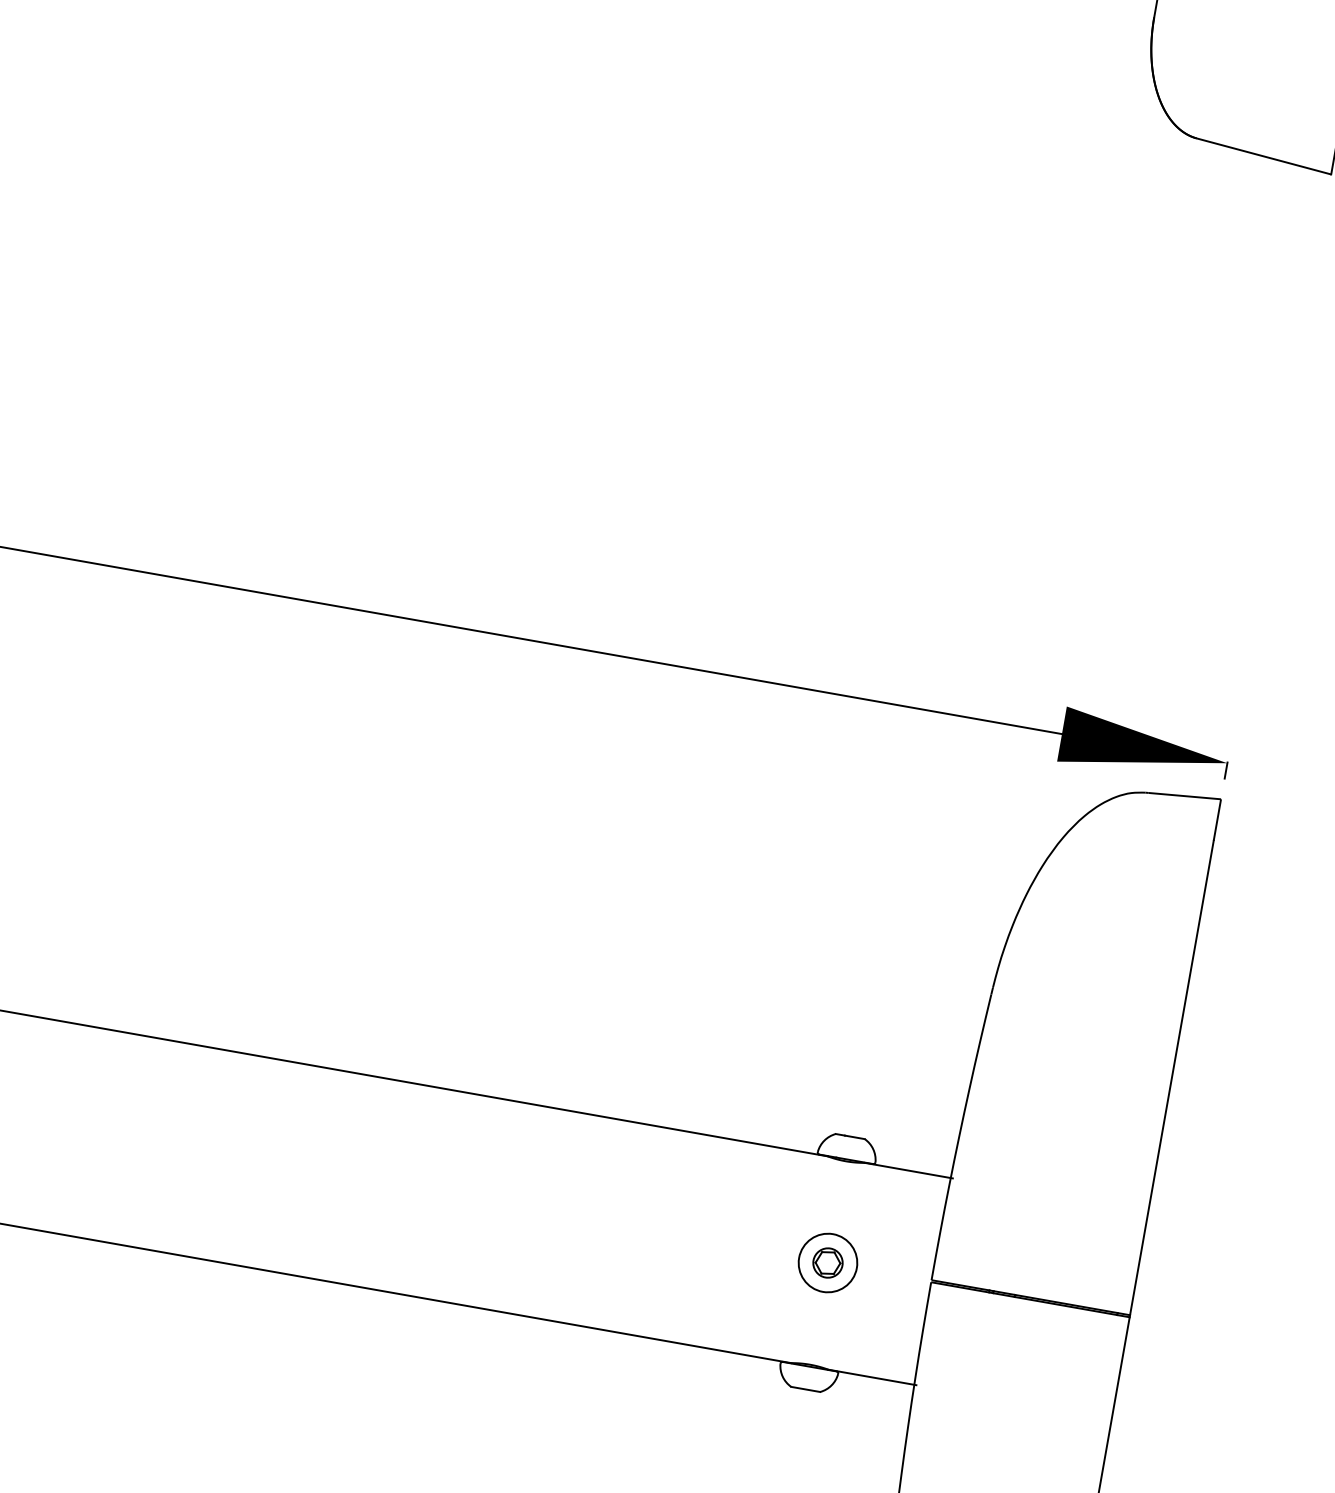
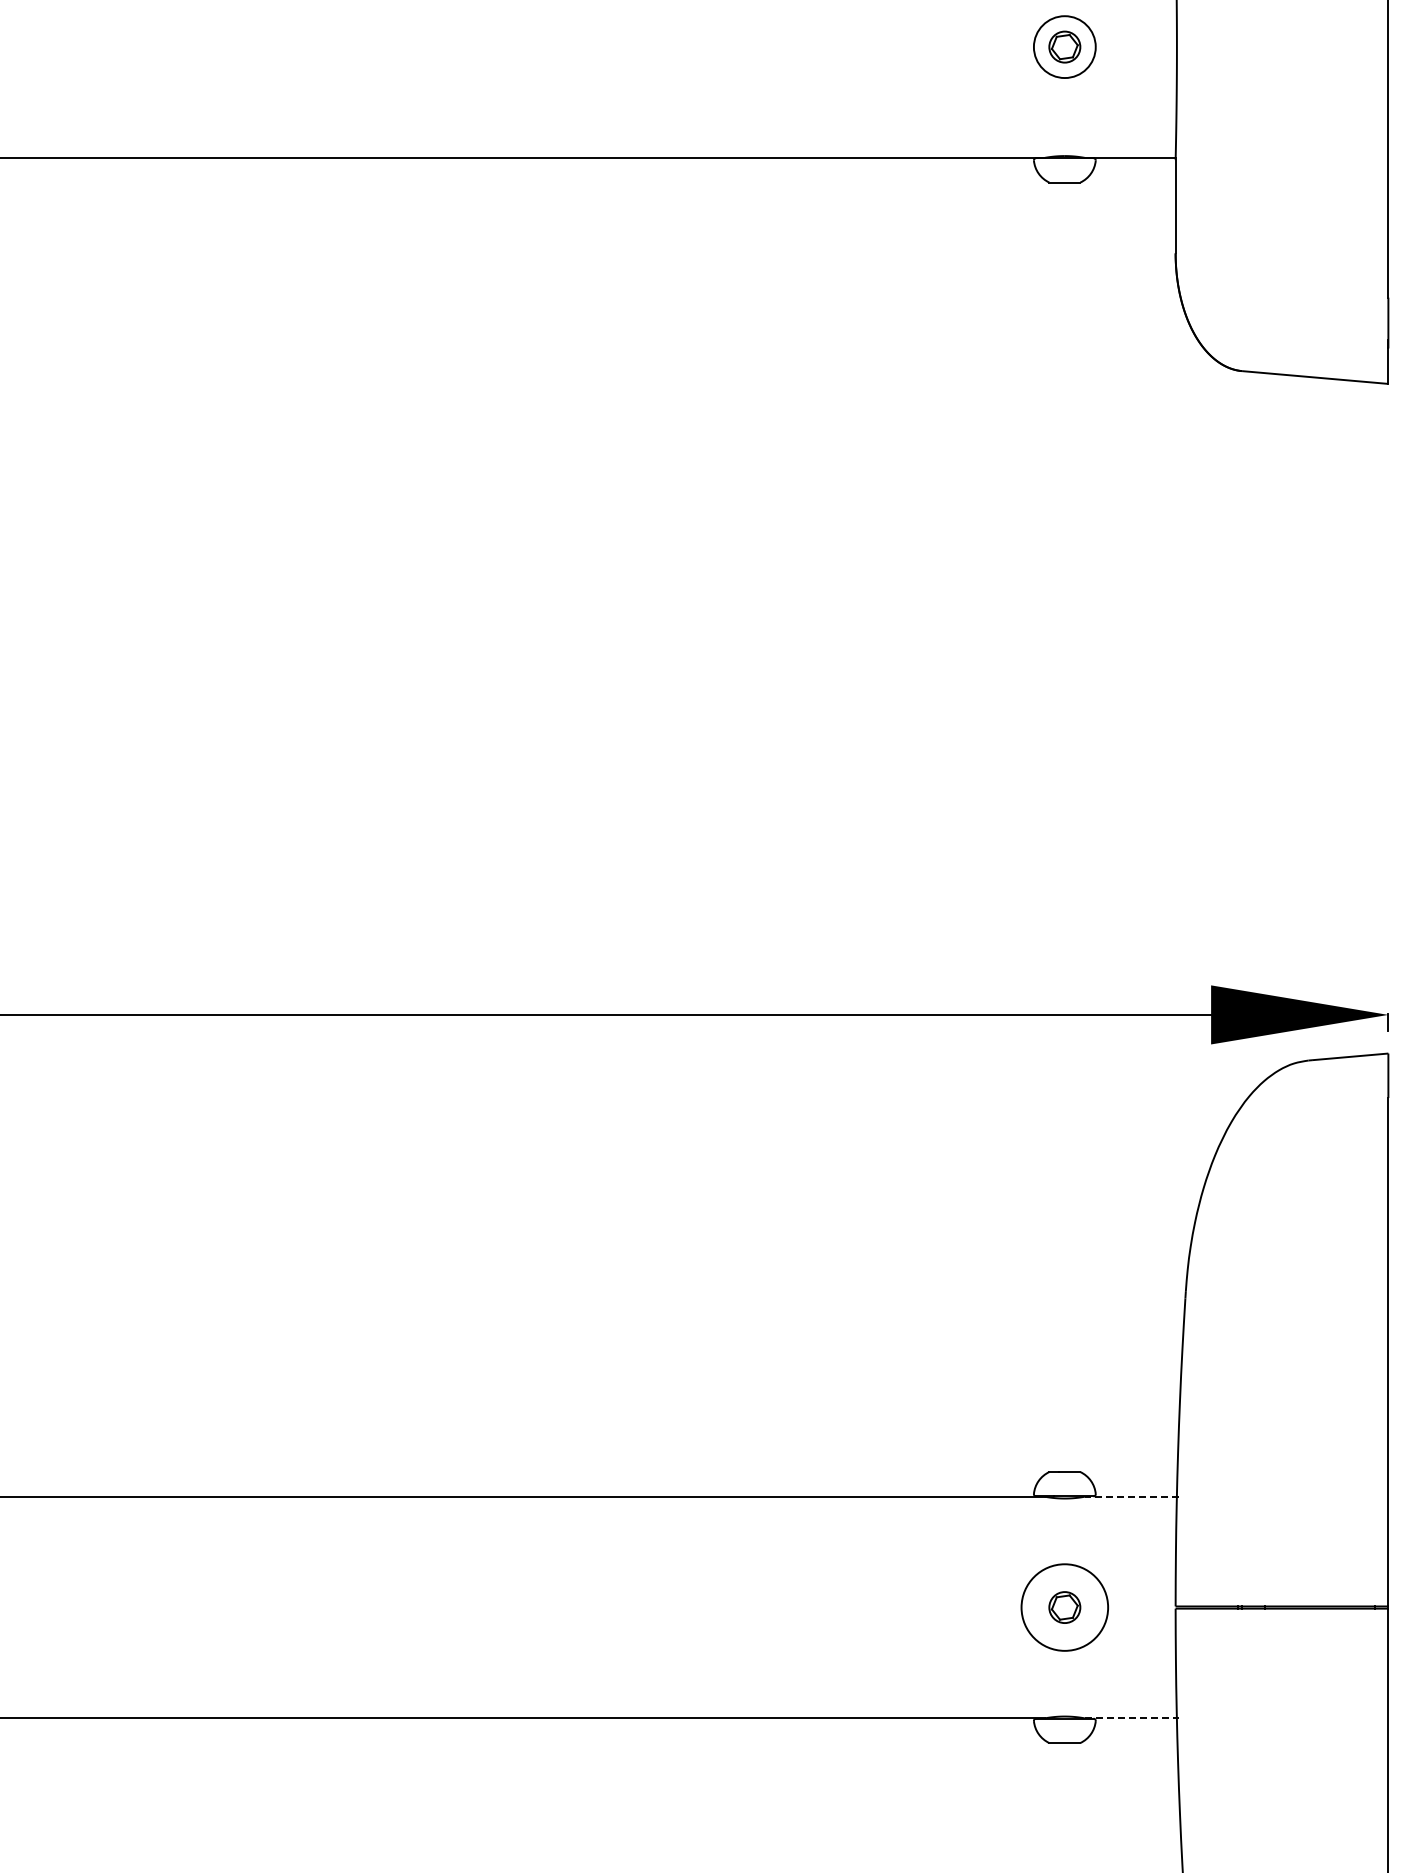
line: (908, 1170) -> (1131, 1496), solid -> dashed
circle: (827, 1262) -> (1064, 1607), size x1.4
line: (872, 1377) -> (1132, 1718), solid -> dashed

